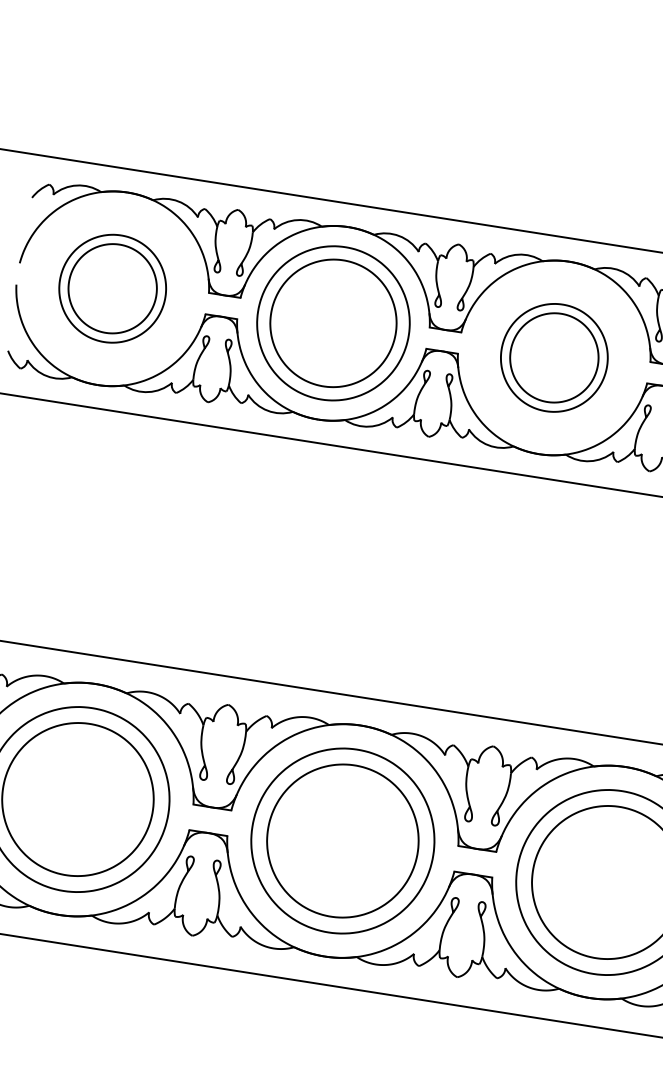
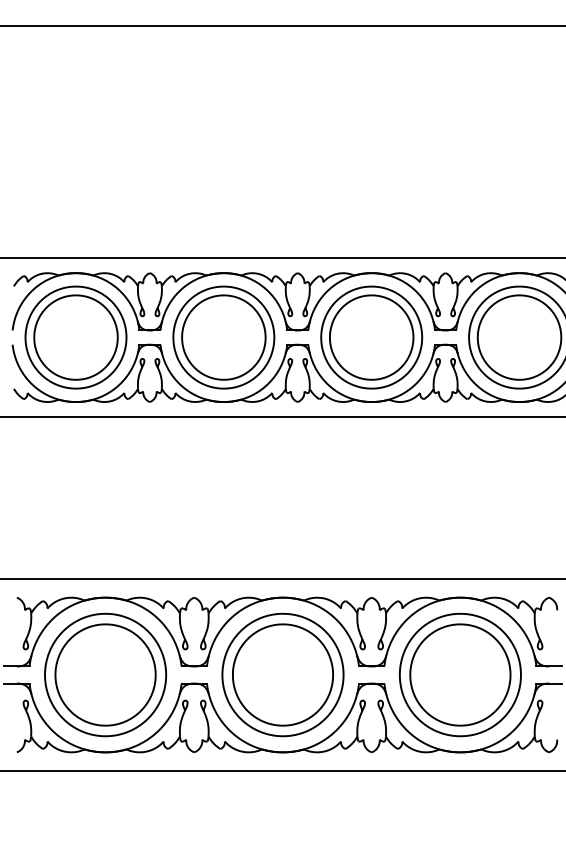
part: (111, 288) -> (75, 337), size x1.43
part: (553, 357) -> (371, 337), size x1.43

